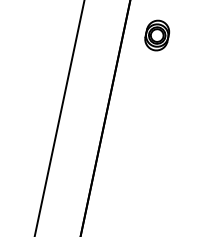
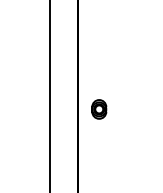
part: (157, 35) -> (99, 109), moved

